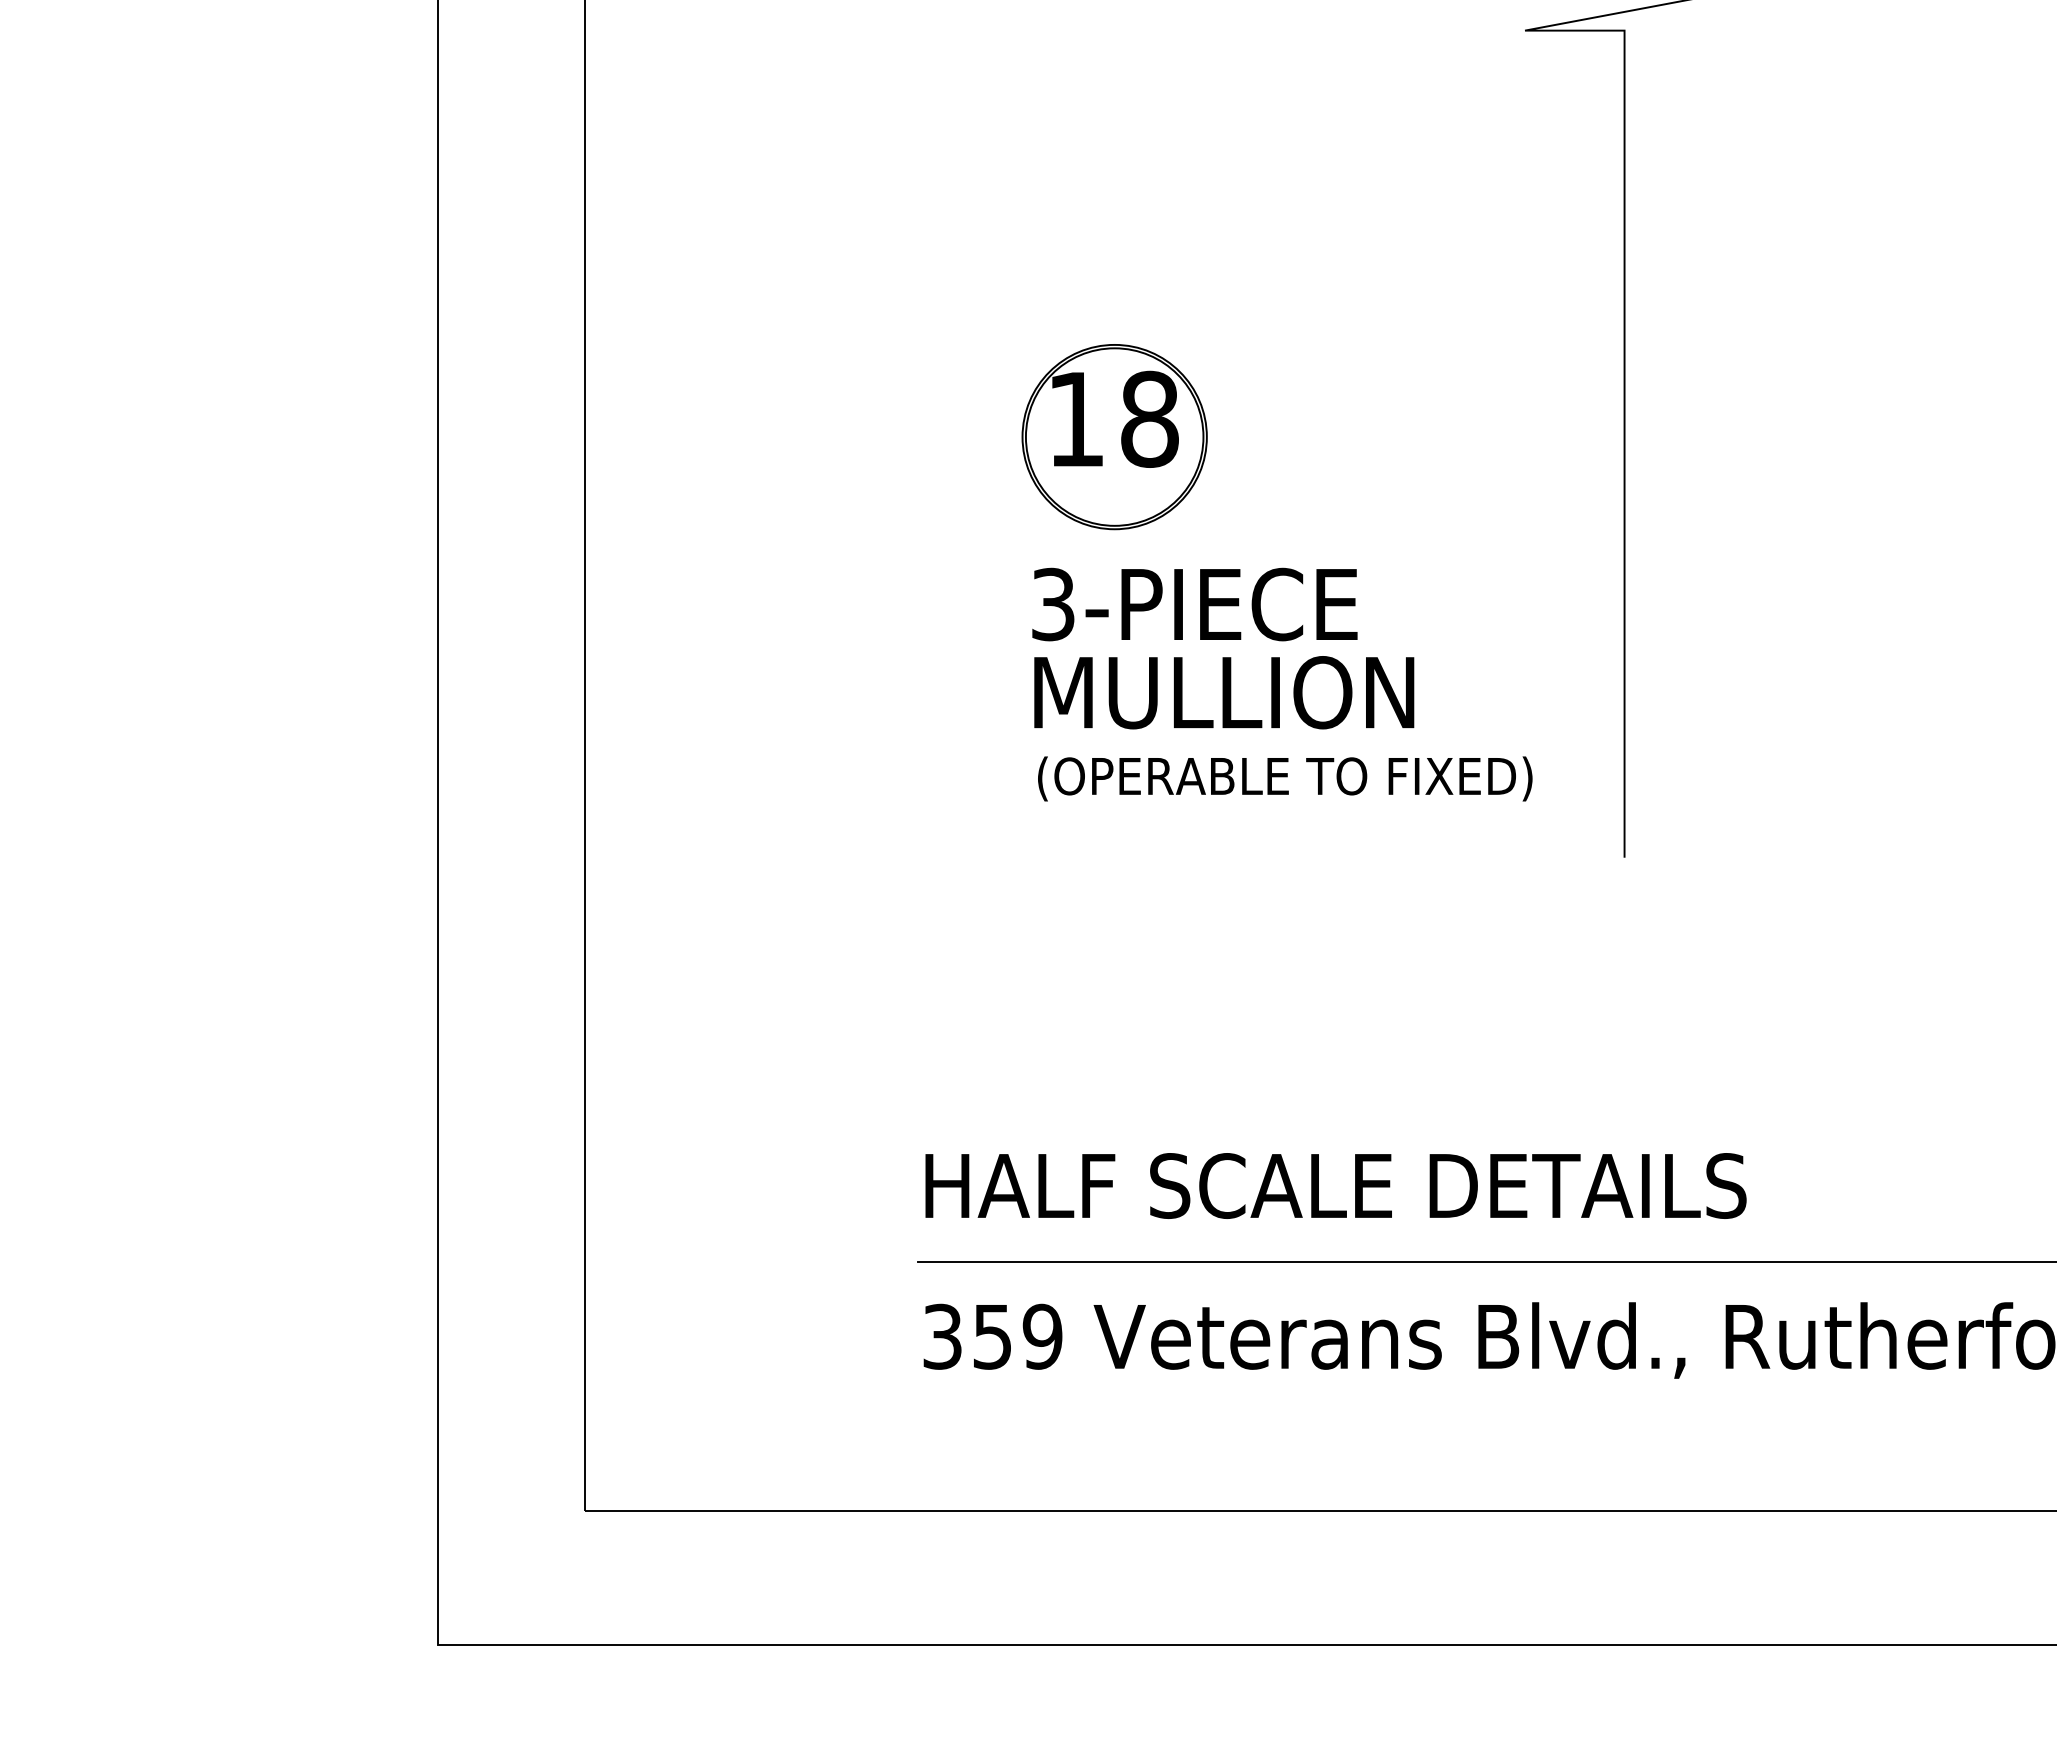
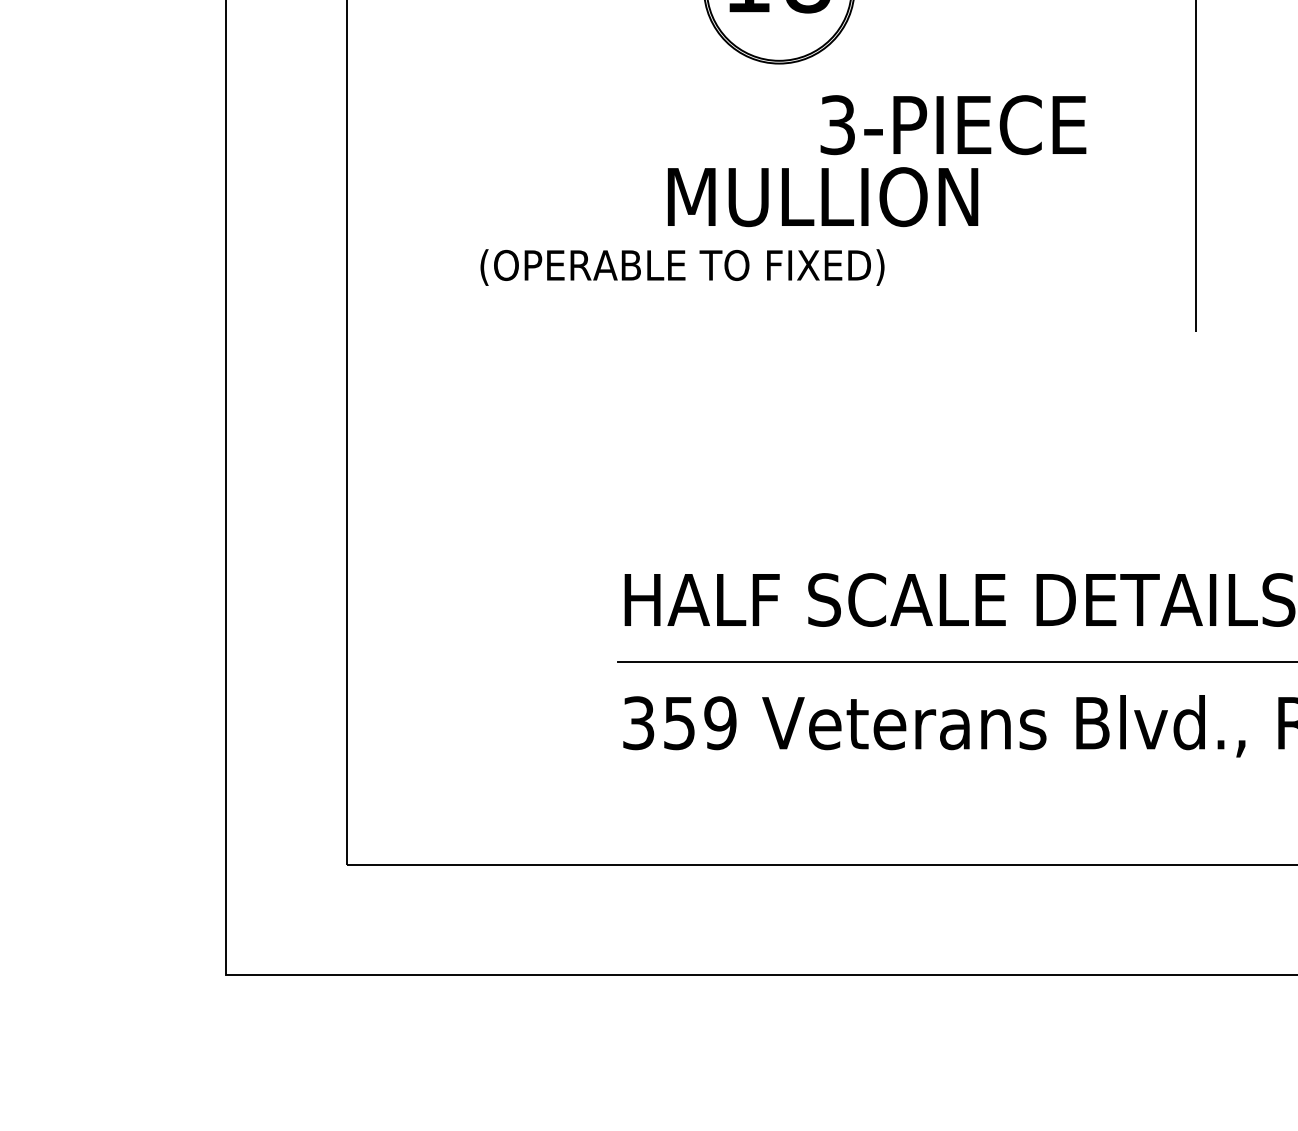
text: (1194, 604) -> (953, 125), moved
text: (1224, 692) -> (823, 196), moved
text: (1285, 778) -> (682, 267), moved

